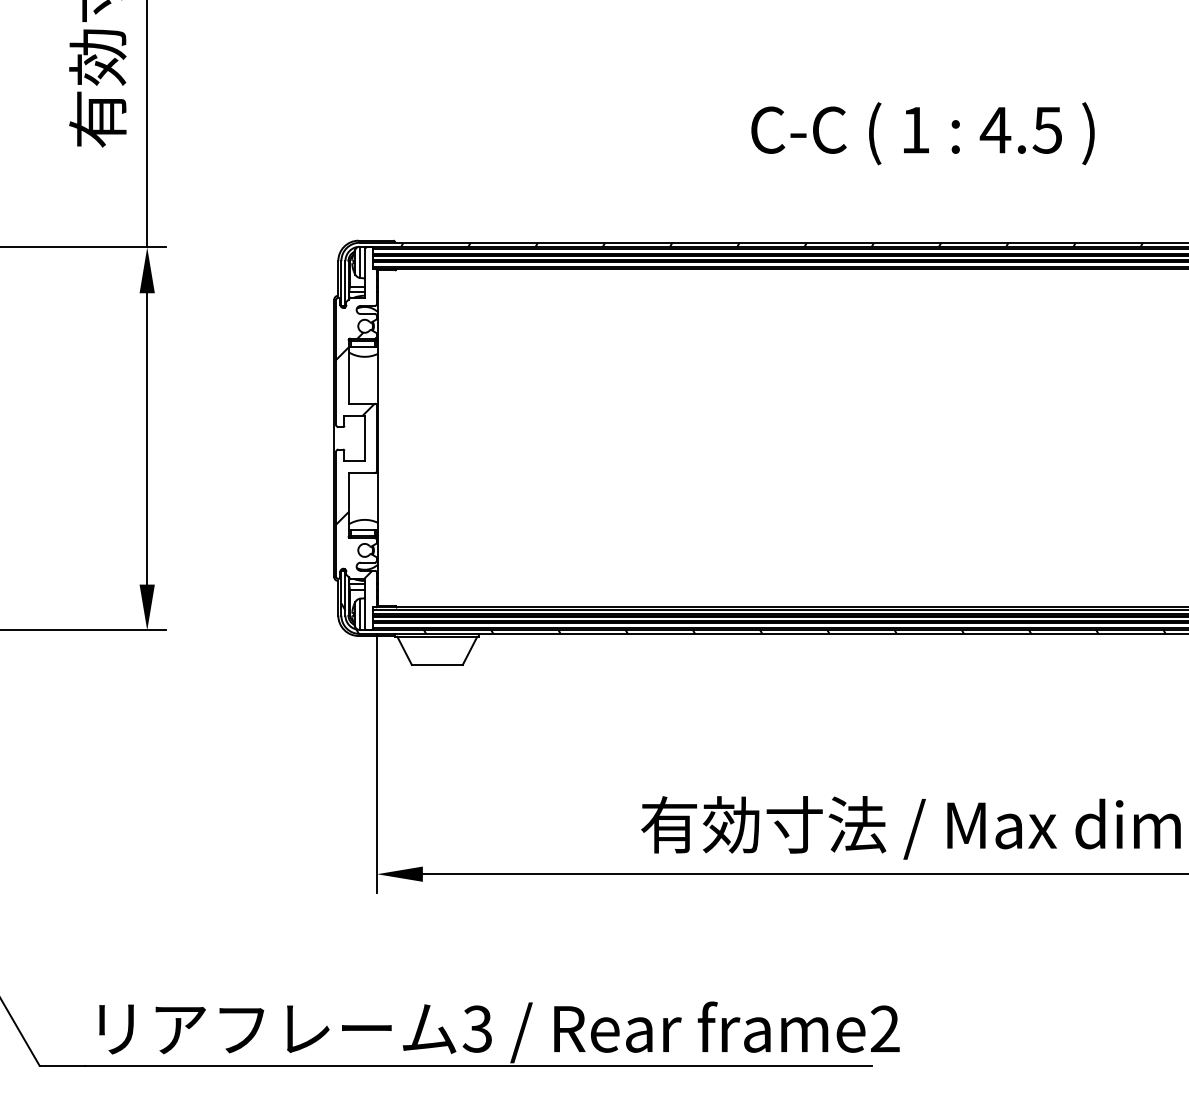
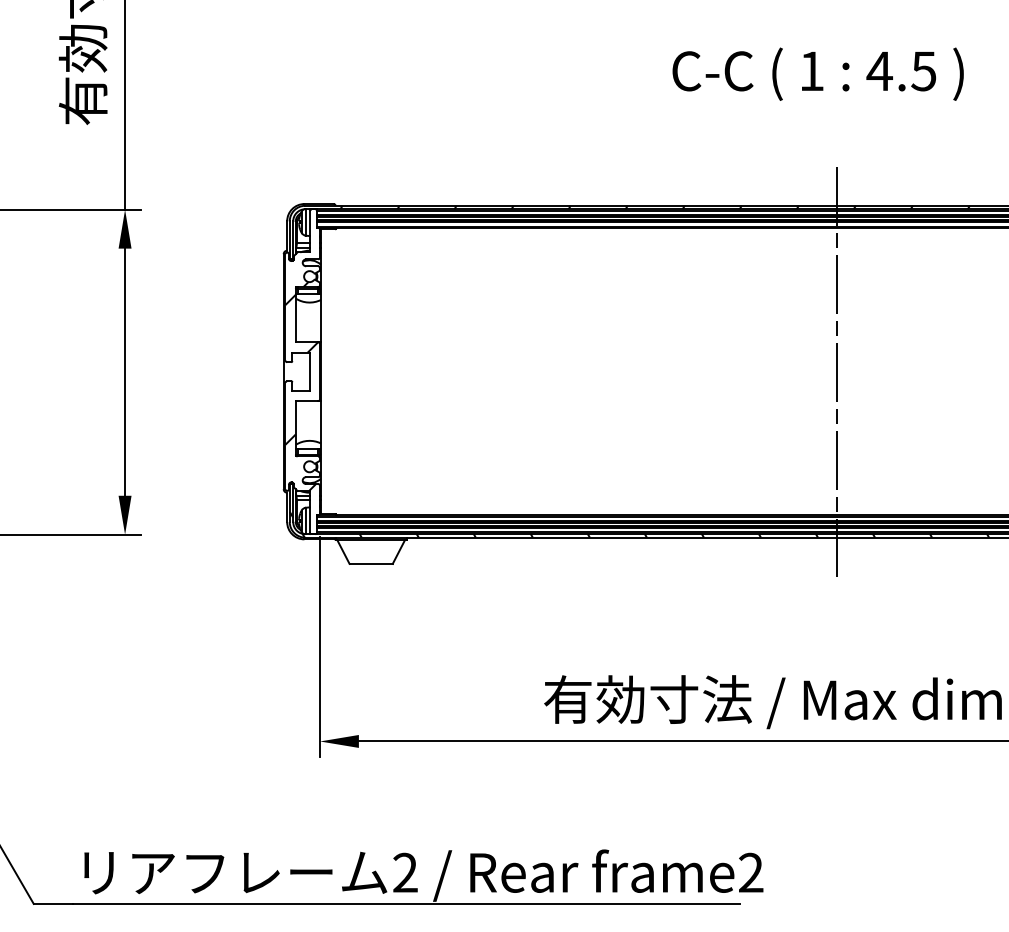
text: (922, 132) -> (817, 73), moved
line: (985, 438) -> (836, 371), added
text: (476, 1028) -> (404, 872), 3 -> 2

